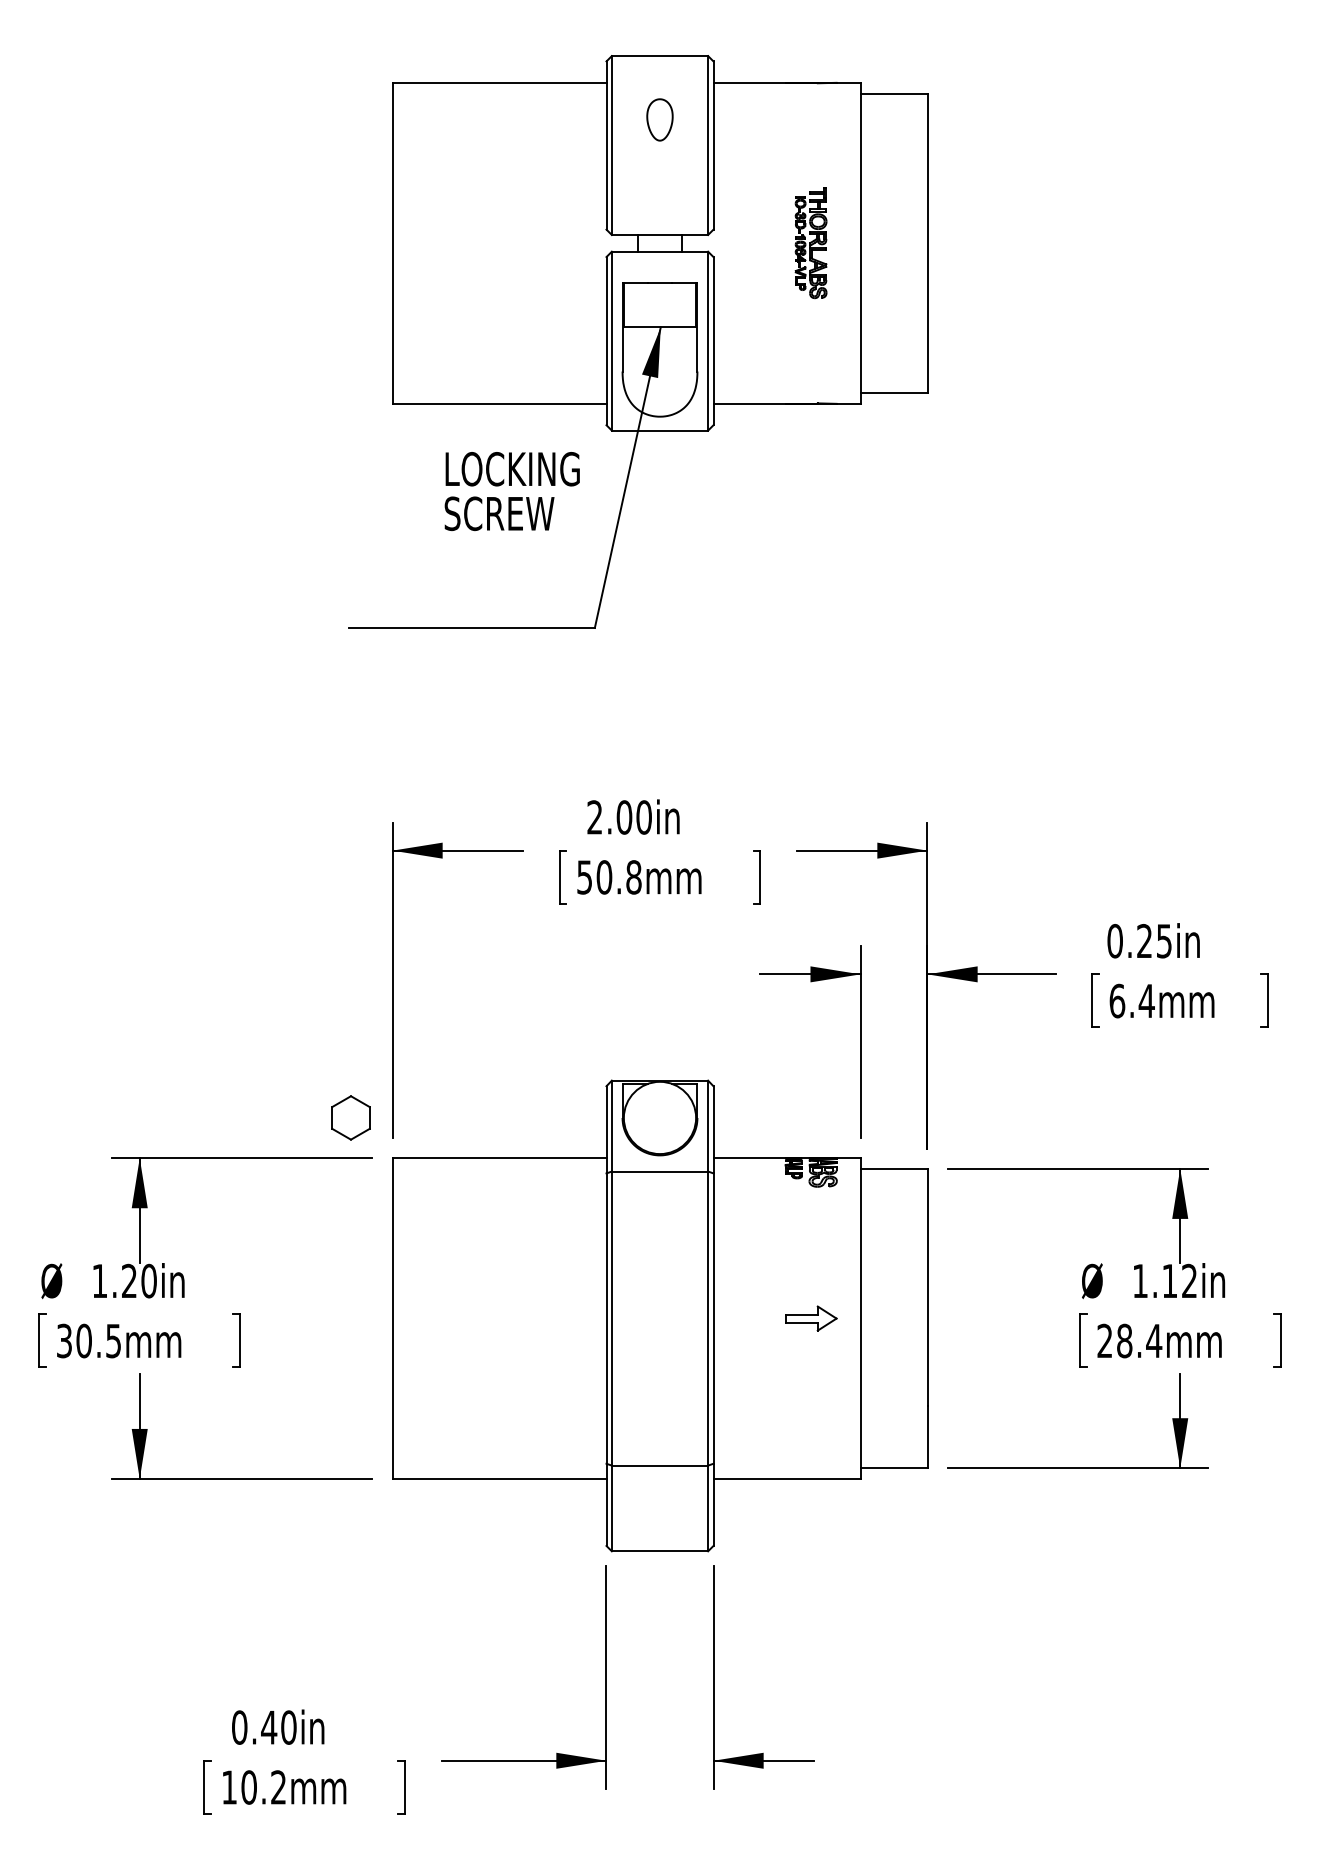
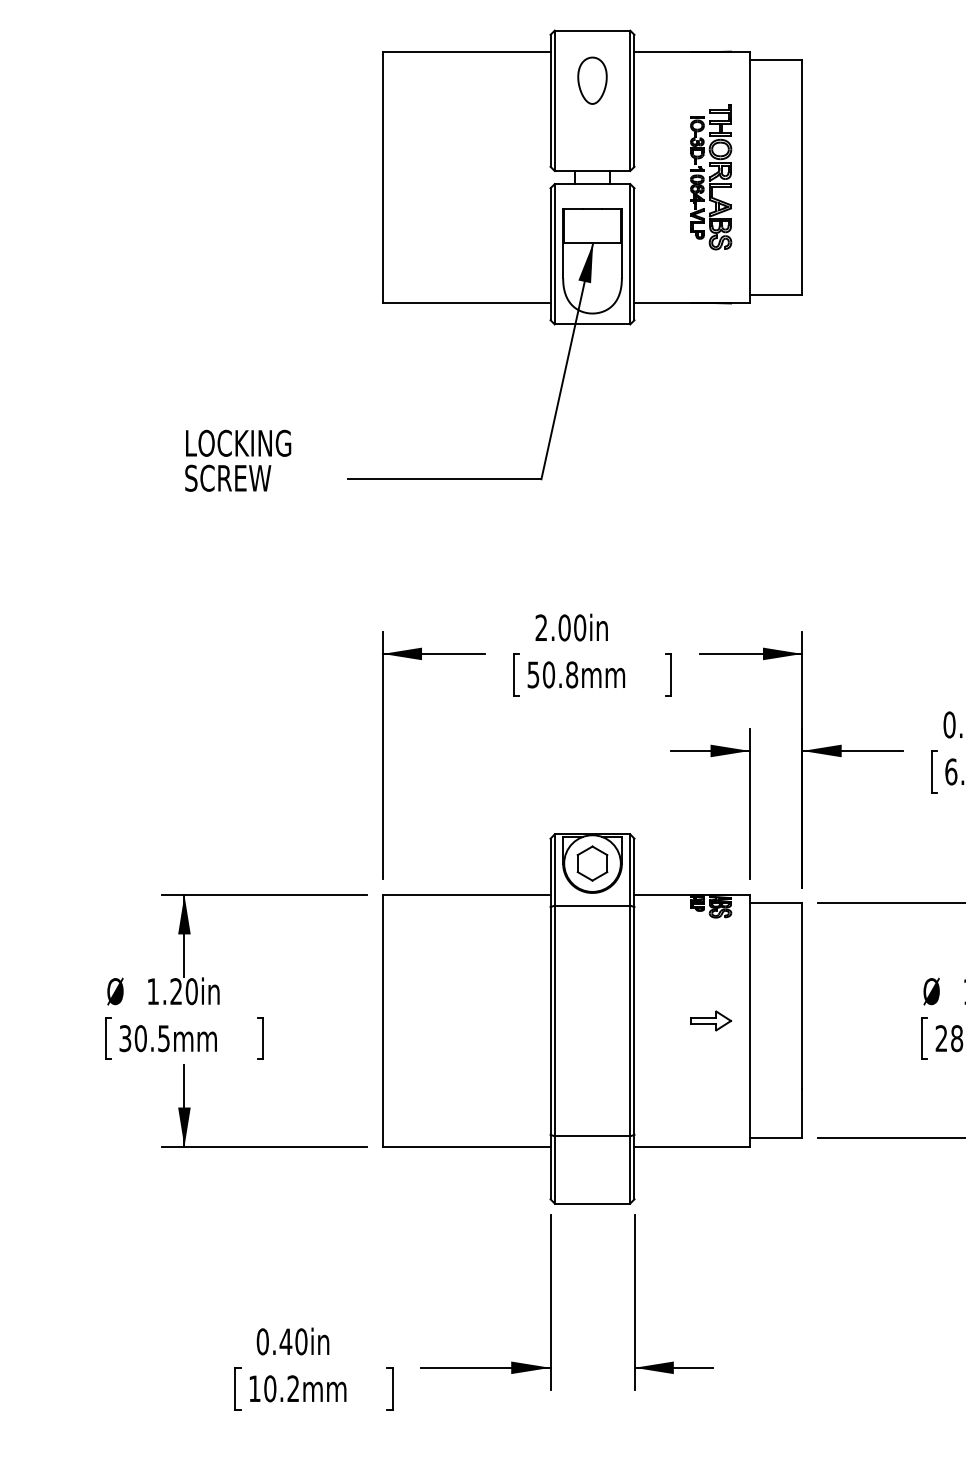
part: (659, 119) -> (592, 80), size x1.43
part: (810, 242) -> (710, 176), size x1.67
text: (511, 491) -> (237, 460), moved
part: (350, 1117) -> (592, 863), moved

